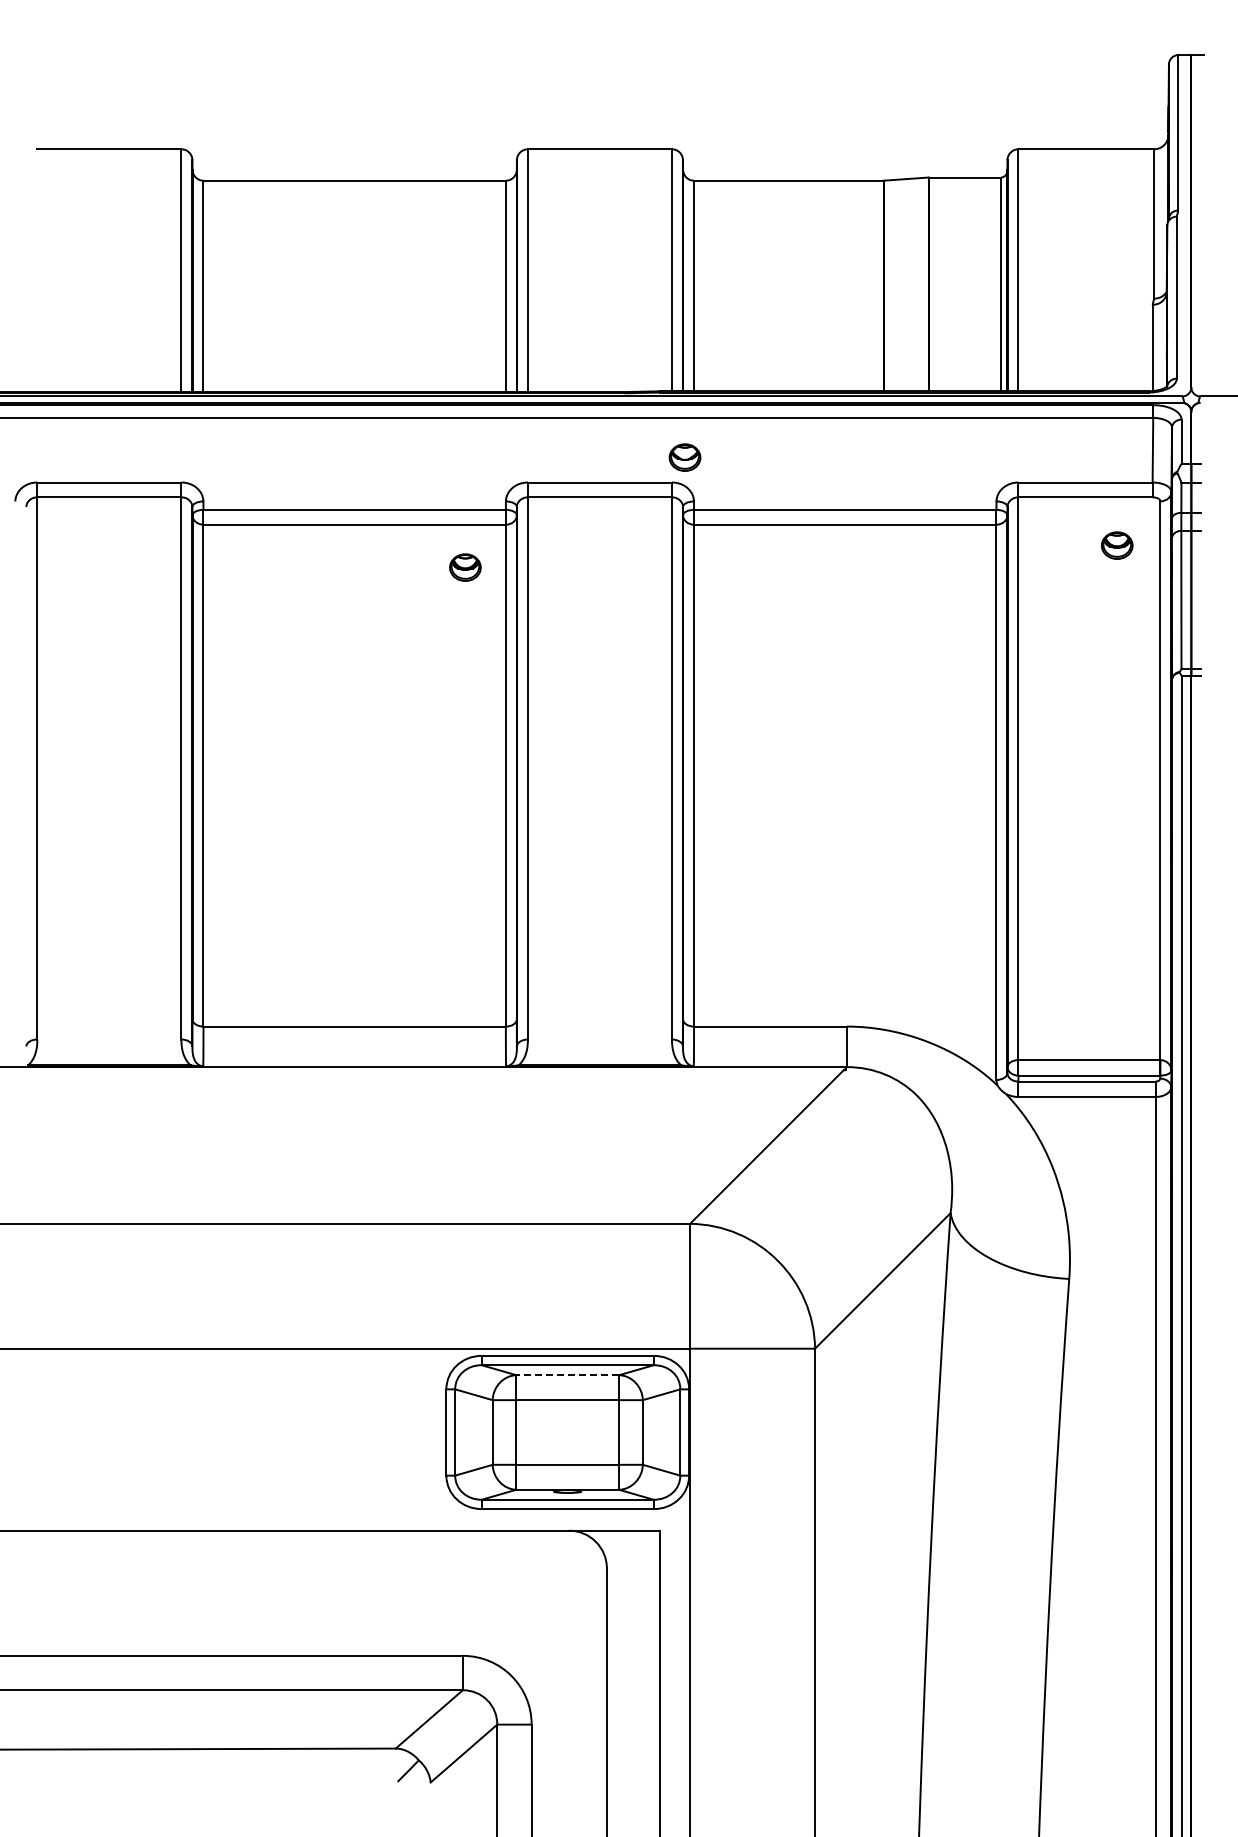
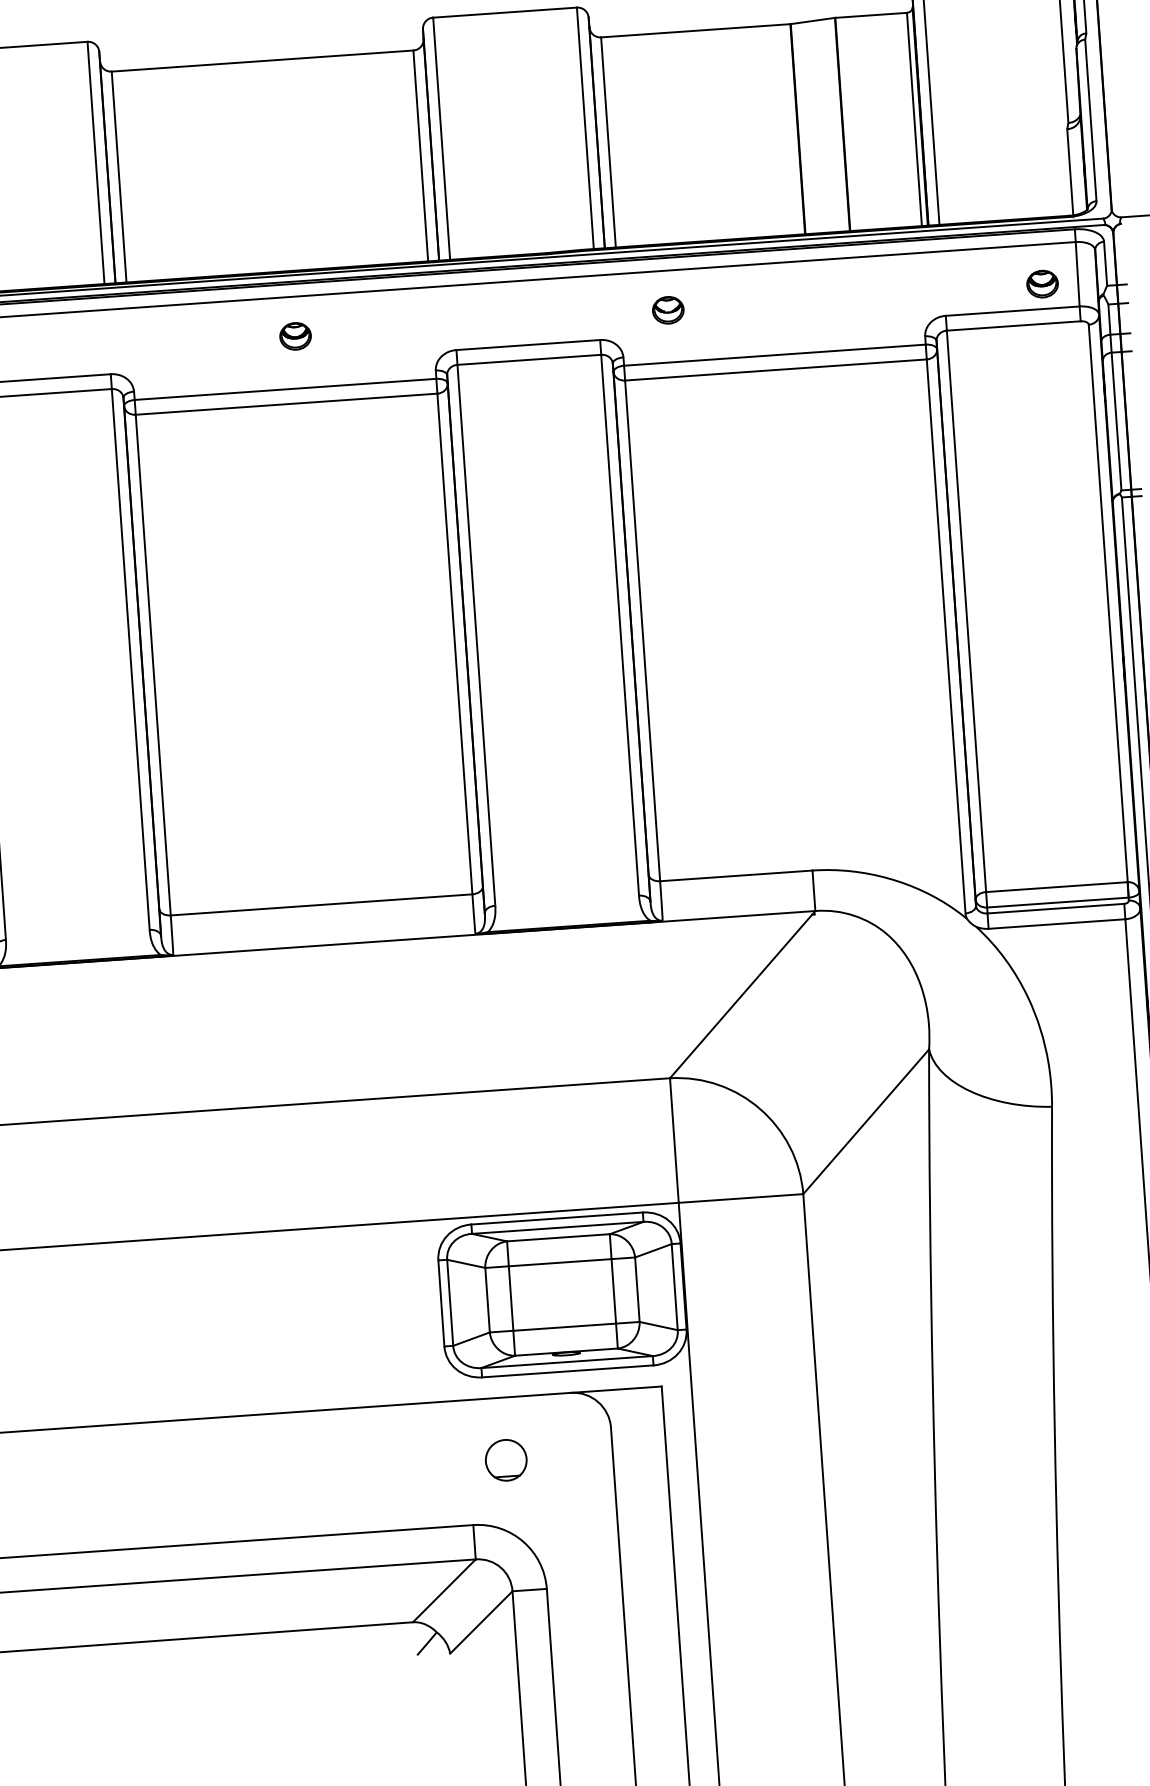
part: (684, 457) -> (667, 310), moved
part: (1117, 545) -> (1042, 284), moved
part: (465, 567) -> (295, 336), moved
line: (567, 1375) -> (558, 1238), dashed -> solid
part: (499, 1593) -> (505, 1460), added

